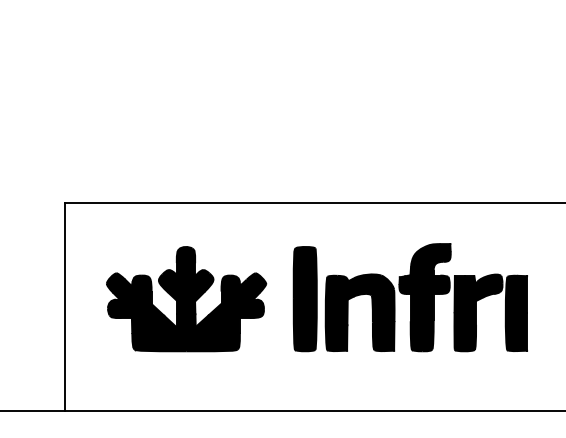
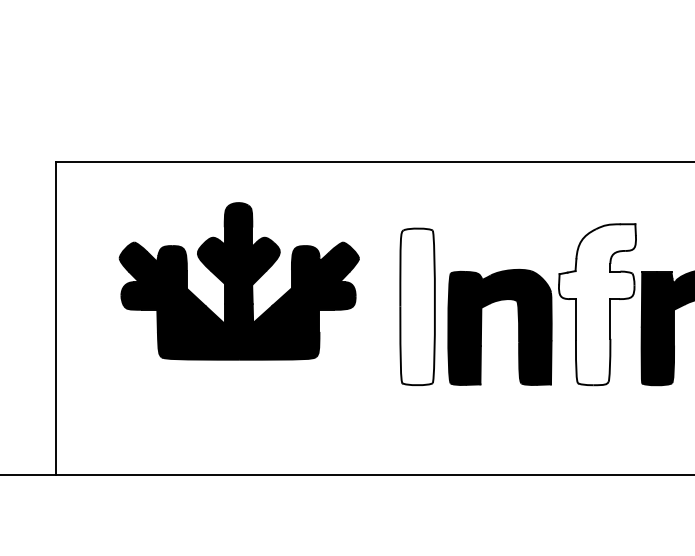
fill: (424, 297) -> (596, 304), removed
fill: (304, 298) -> (416, 305), removed
part: (186, 299) -> (239, 281), moved

